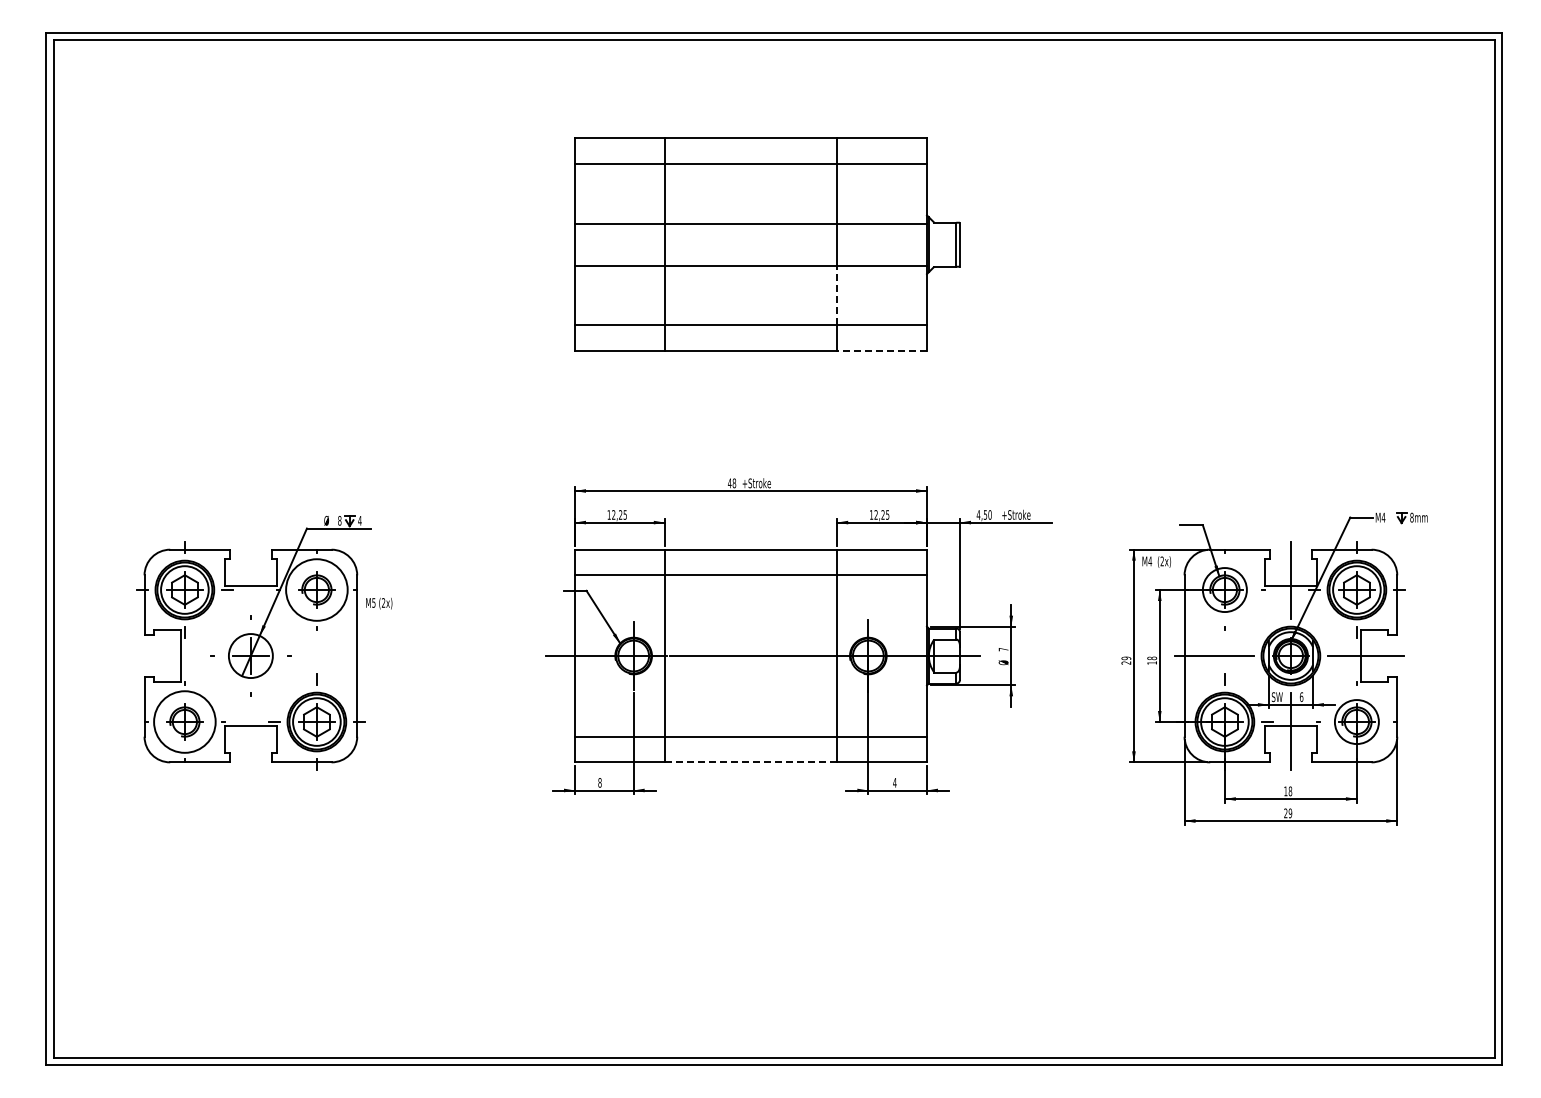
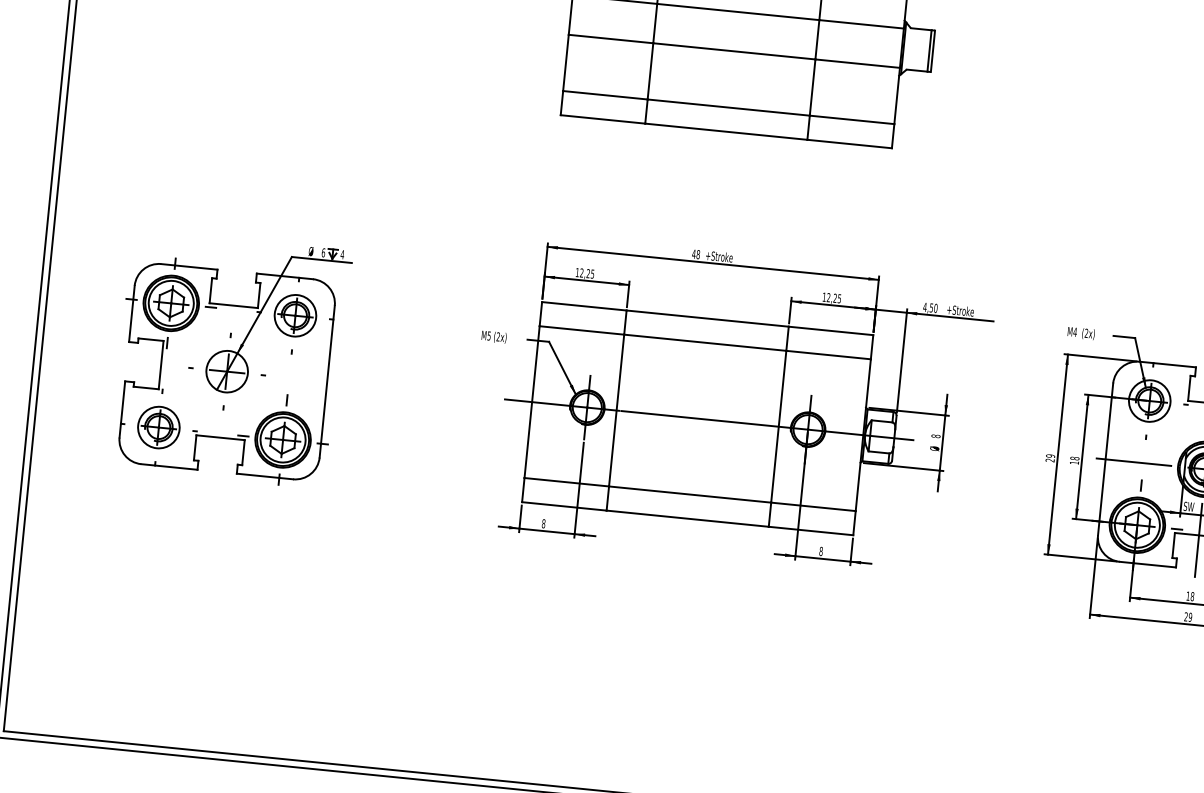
line: (837, 295) -> (812, 87), dashed -> solid
line: (882, 351) -> (850, 144), dashed -> solid
text: (339, 520) -> (323, 252), 8 -> 6
text: (1156, 561) -> (1081, 332), moved
circle: (316, 590) -> (295, 316), size x0.71
text: (379, 603) -> (494, 337), moved
text: (1003, 649) -> (935, 436), 7 -> 8
circle: (184, 722) -> (158, 427), size x0.71
line: (751, 762) -> (688, 518), dashed -> solid
text: (894, 782) -> (820, 551), 4 -> 8

